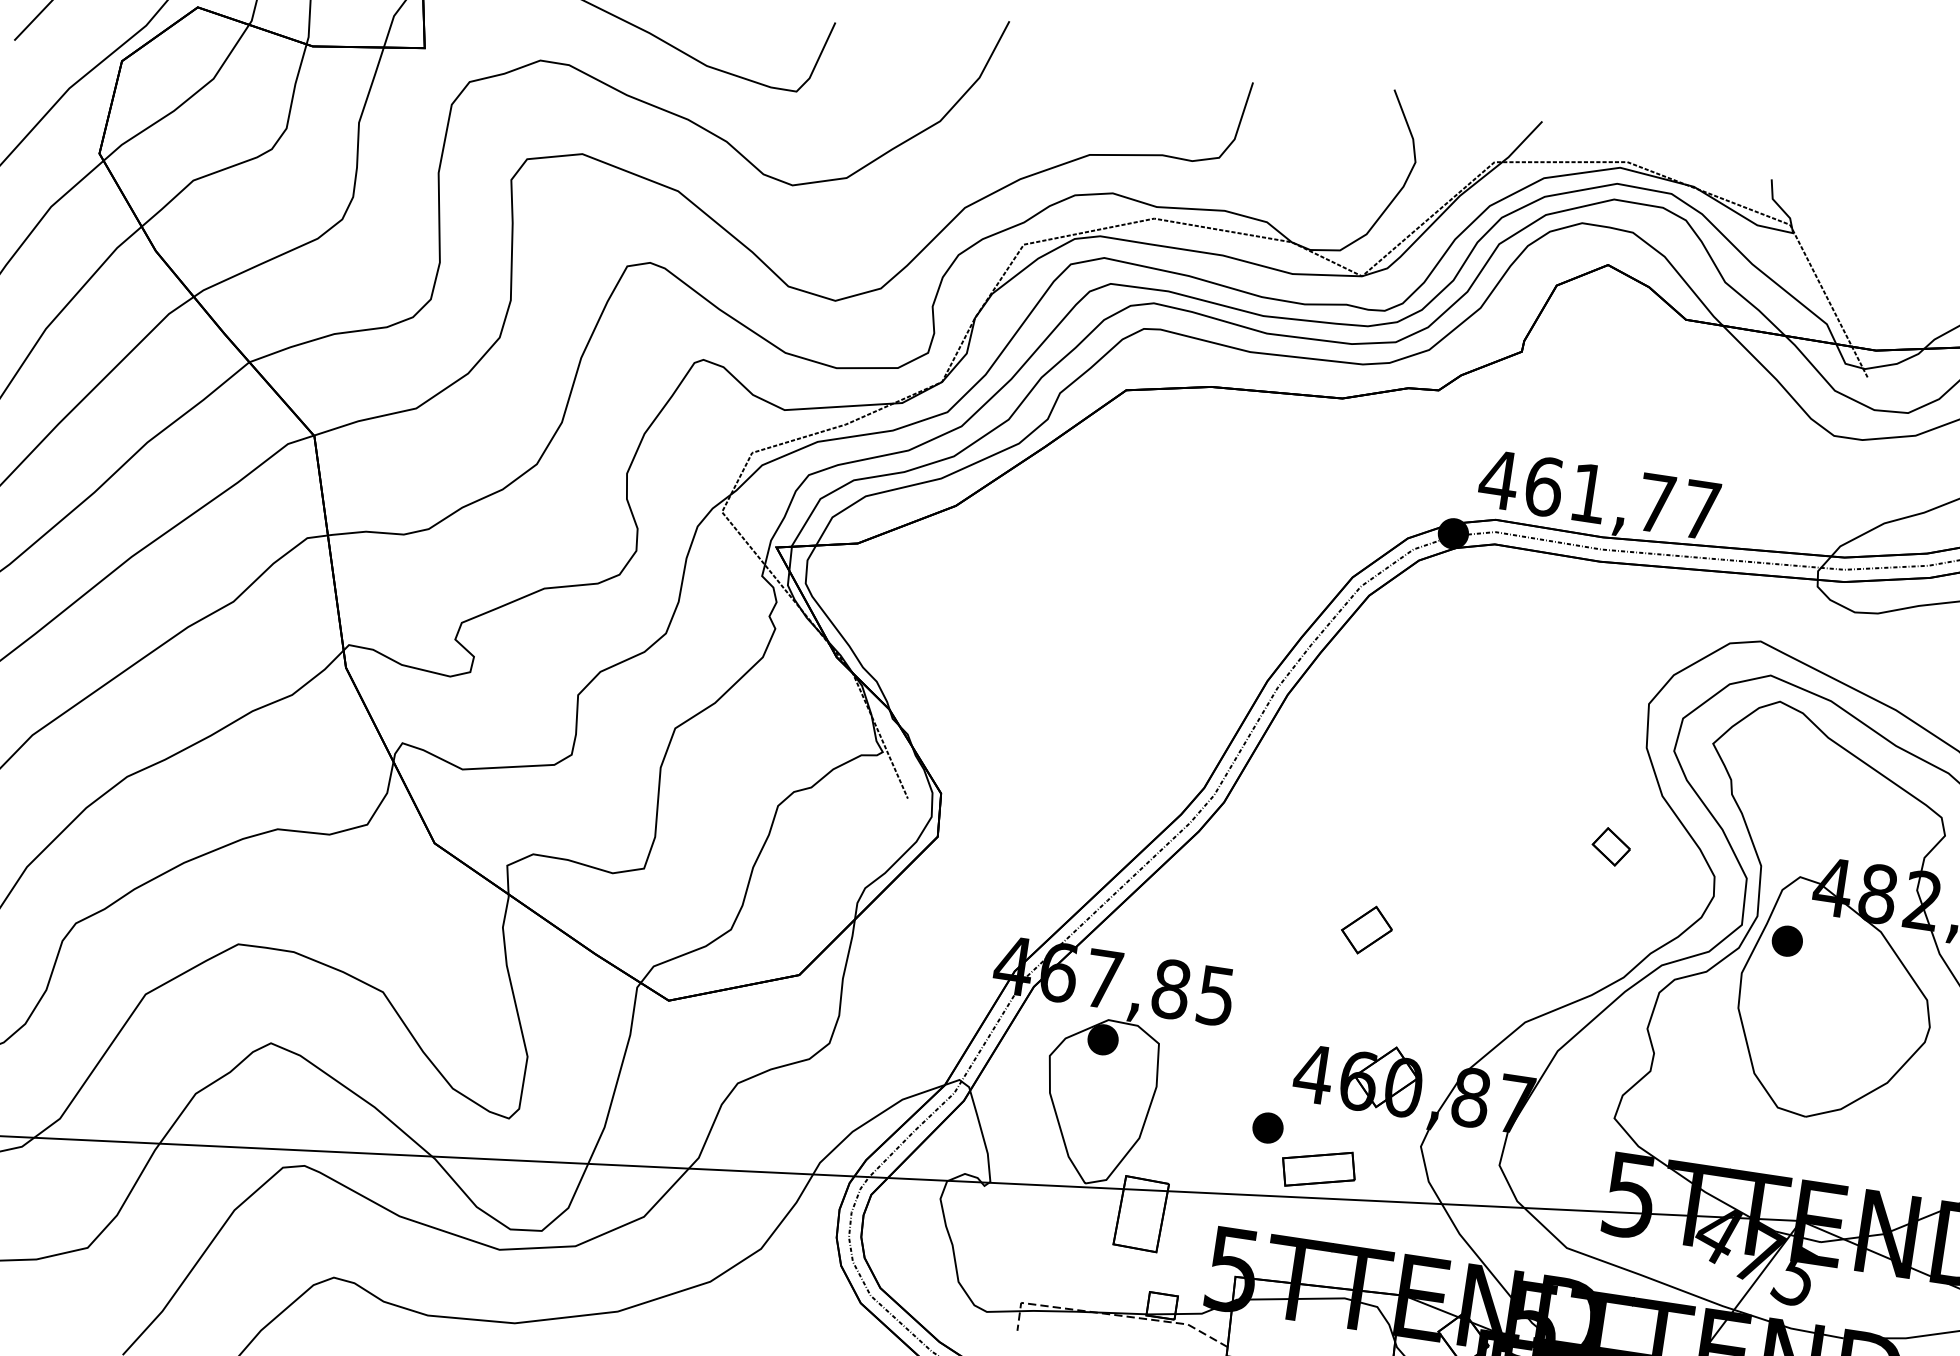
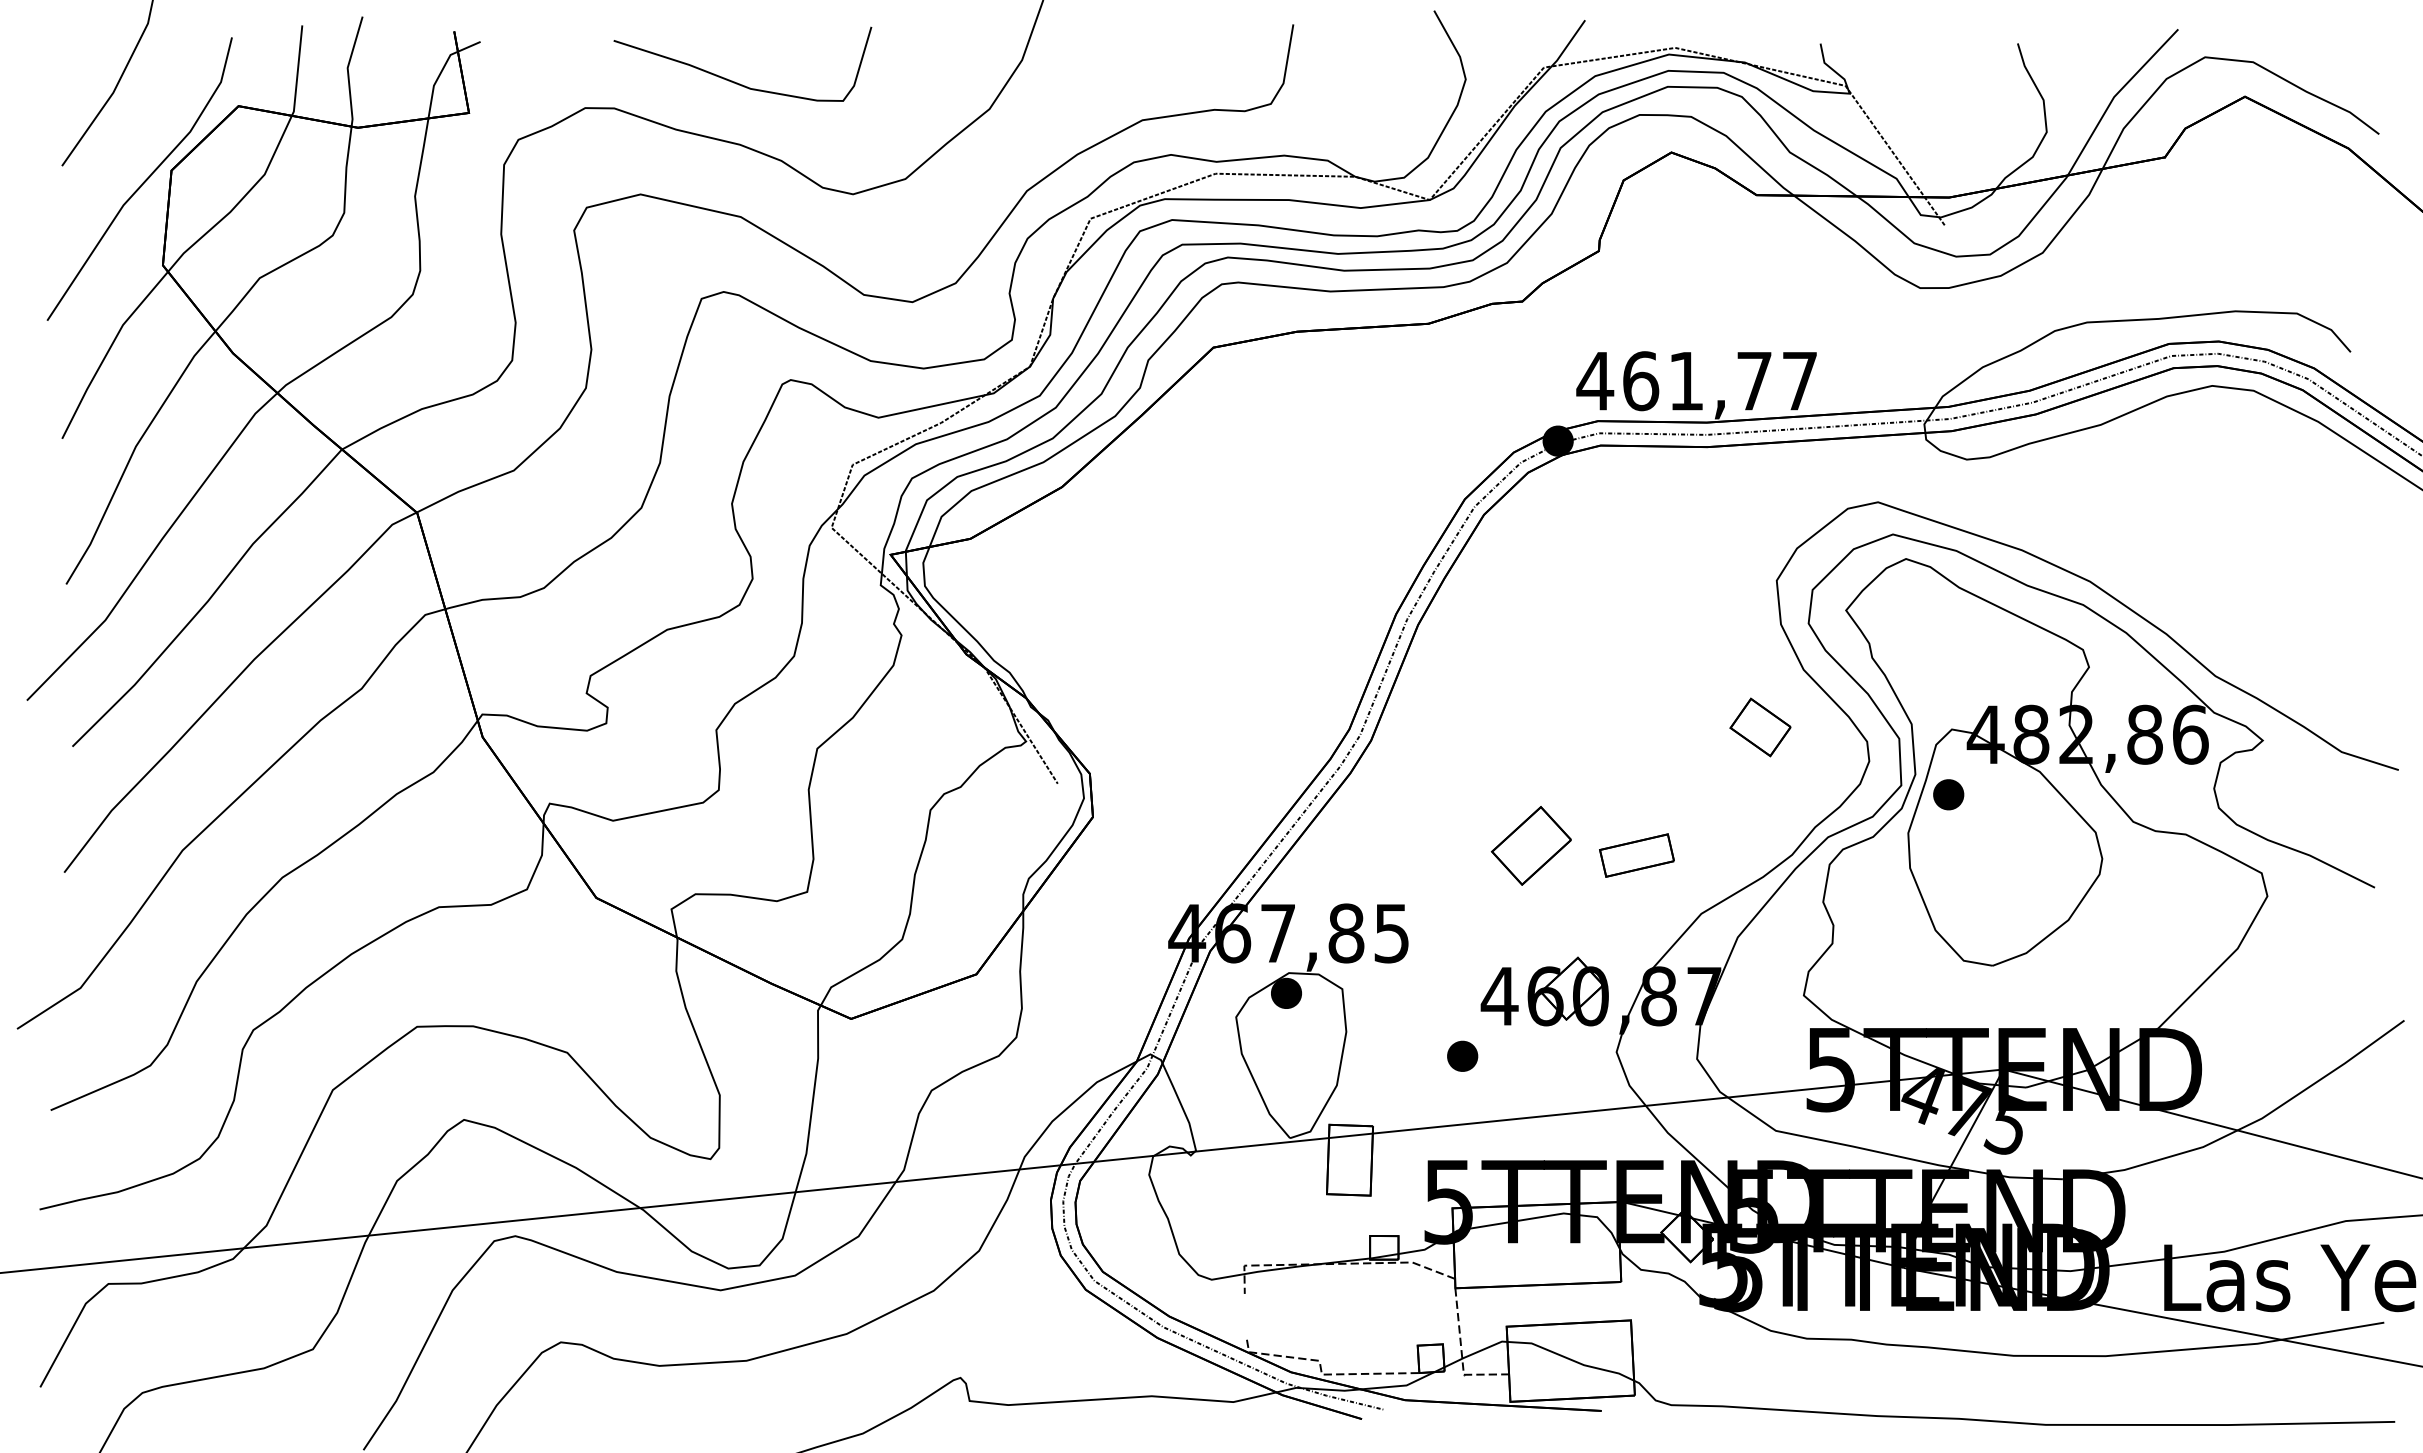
part: (1611, 846) -> (1760, 727), size x1.6
part: (1366, 929) -> (1530, 845), size x1.6
part: (1318, 1169) -> (1636, 855), moved

